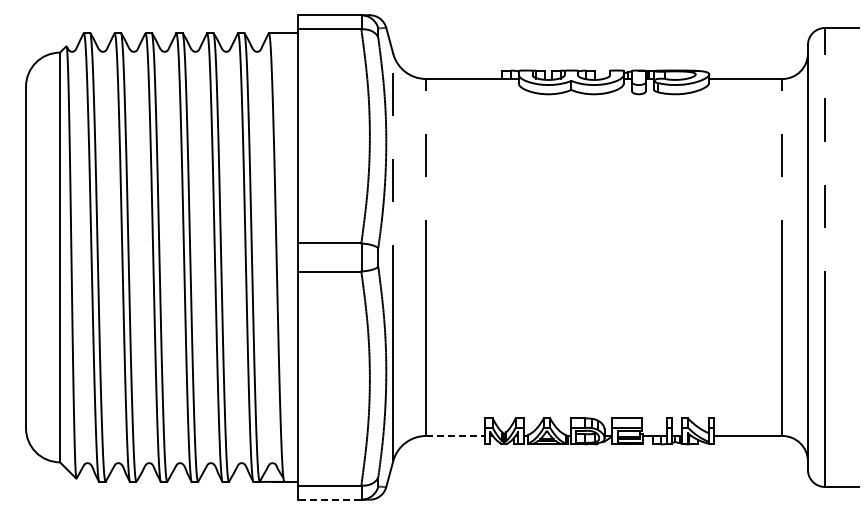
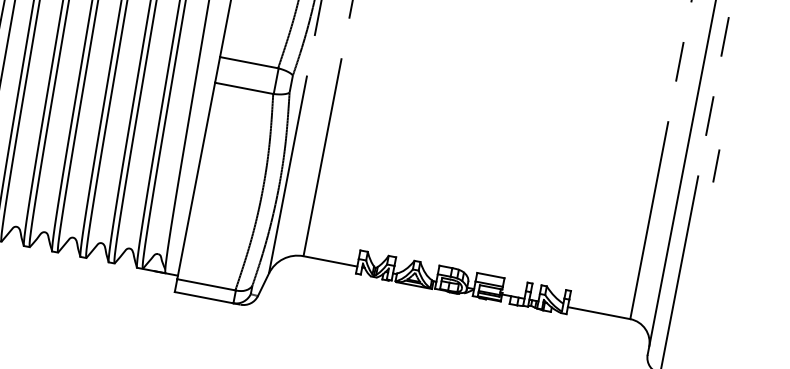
line: (841, 256) -> (716, 164), added
line: (455, 435) -> (330, 260), dashed -> solid
line: (329, 499) -> (203, 297), dashed -> solid

